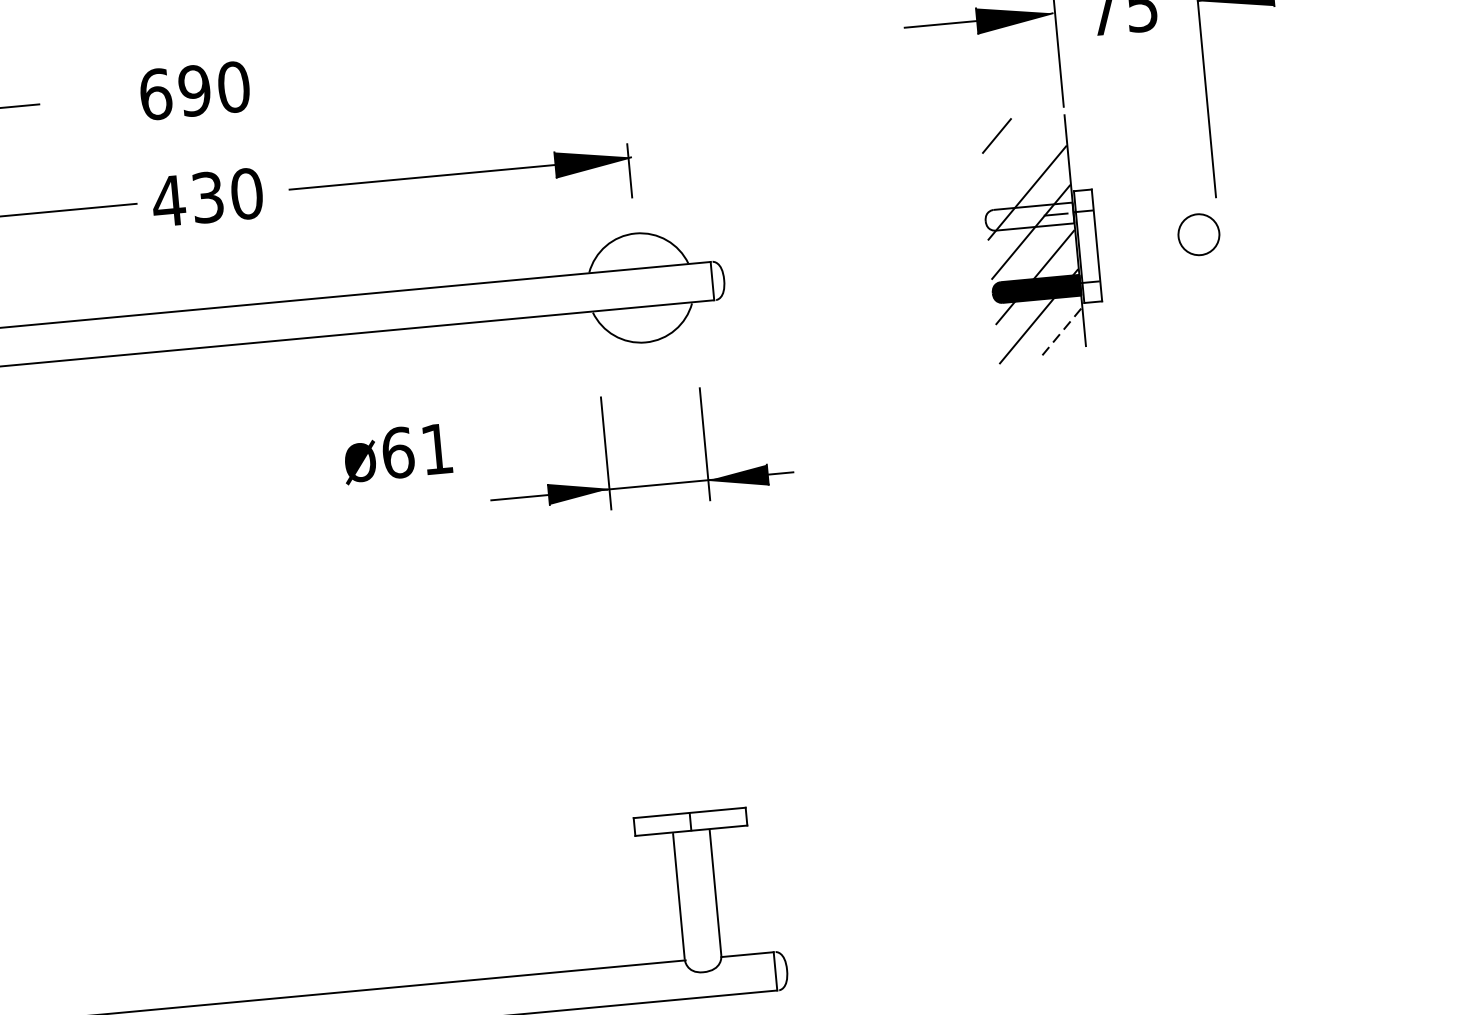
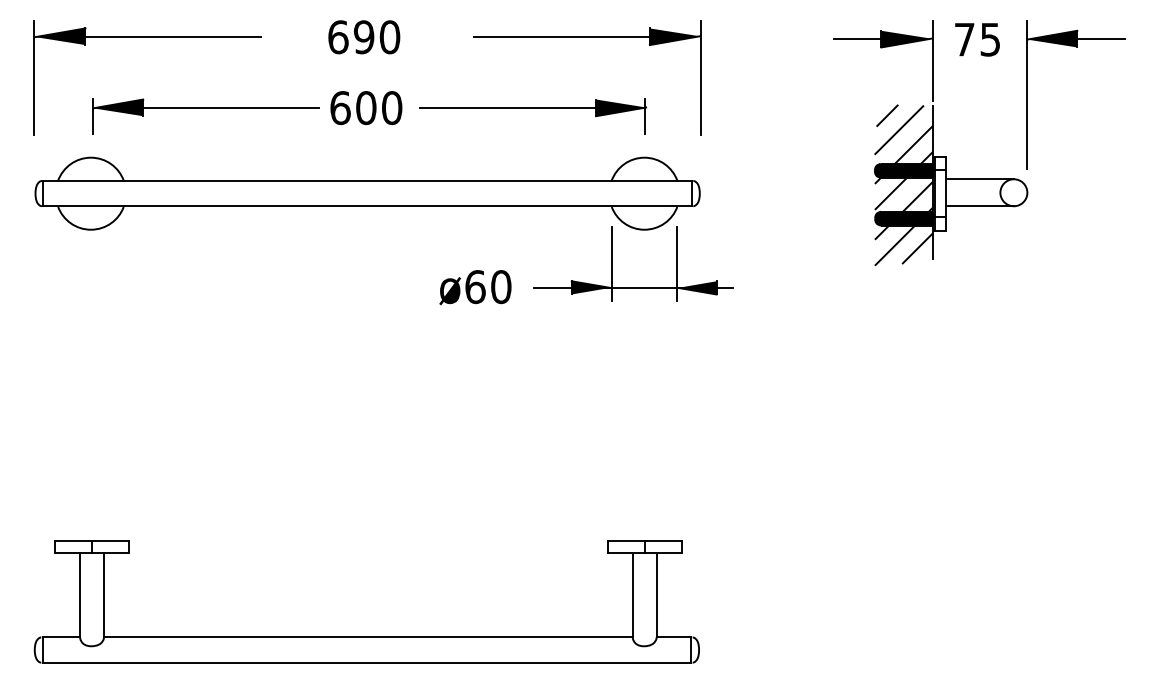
part: (532, 59) -> (587, 37), added
line: (1017, 156) -> (899, 130), added
text: (187, 200) -> (352, 108), 430 -> 600
fill: (1028, 216) -> (903, 170), added
line: (1146, 219) -> (980, 179), added
line: (1150, 260) -> (980, 206), added
line: (1061, 332) -> (917, 248), dashed -> solid
text: (437, 449) -> (501, 287), ø61 -> ø60
part: (607, 452) -> (612, 263), moved

